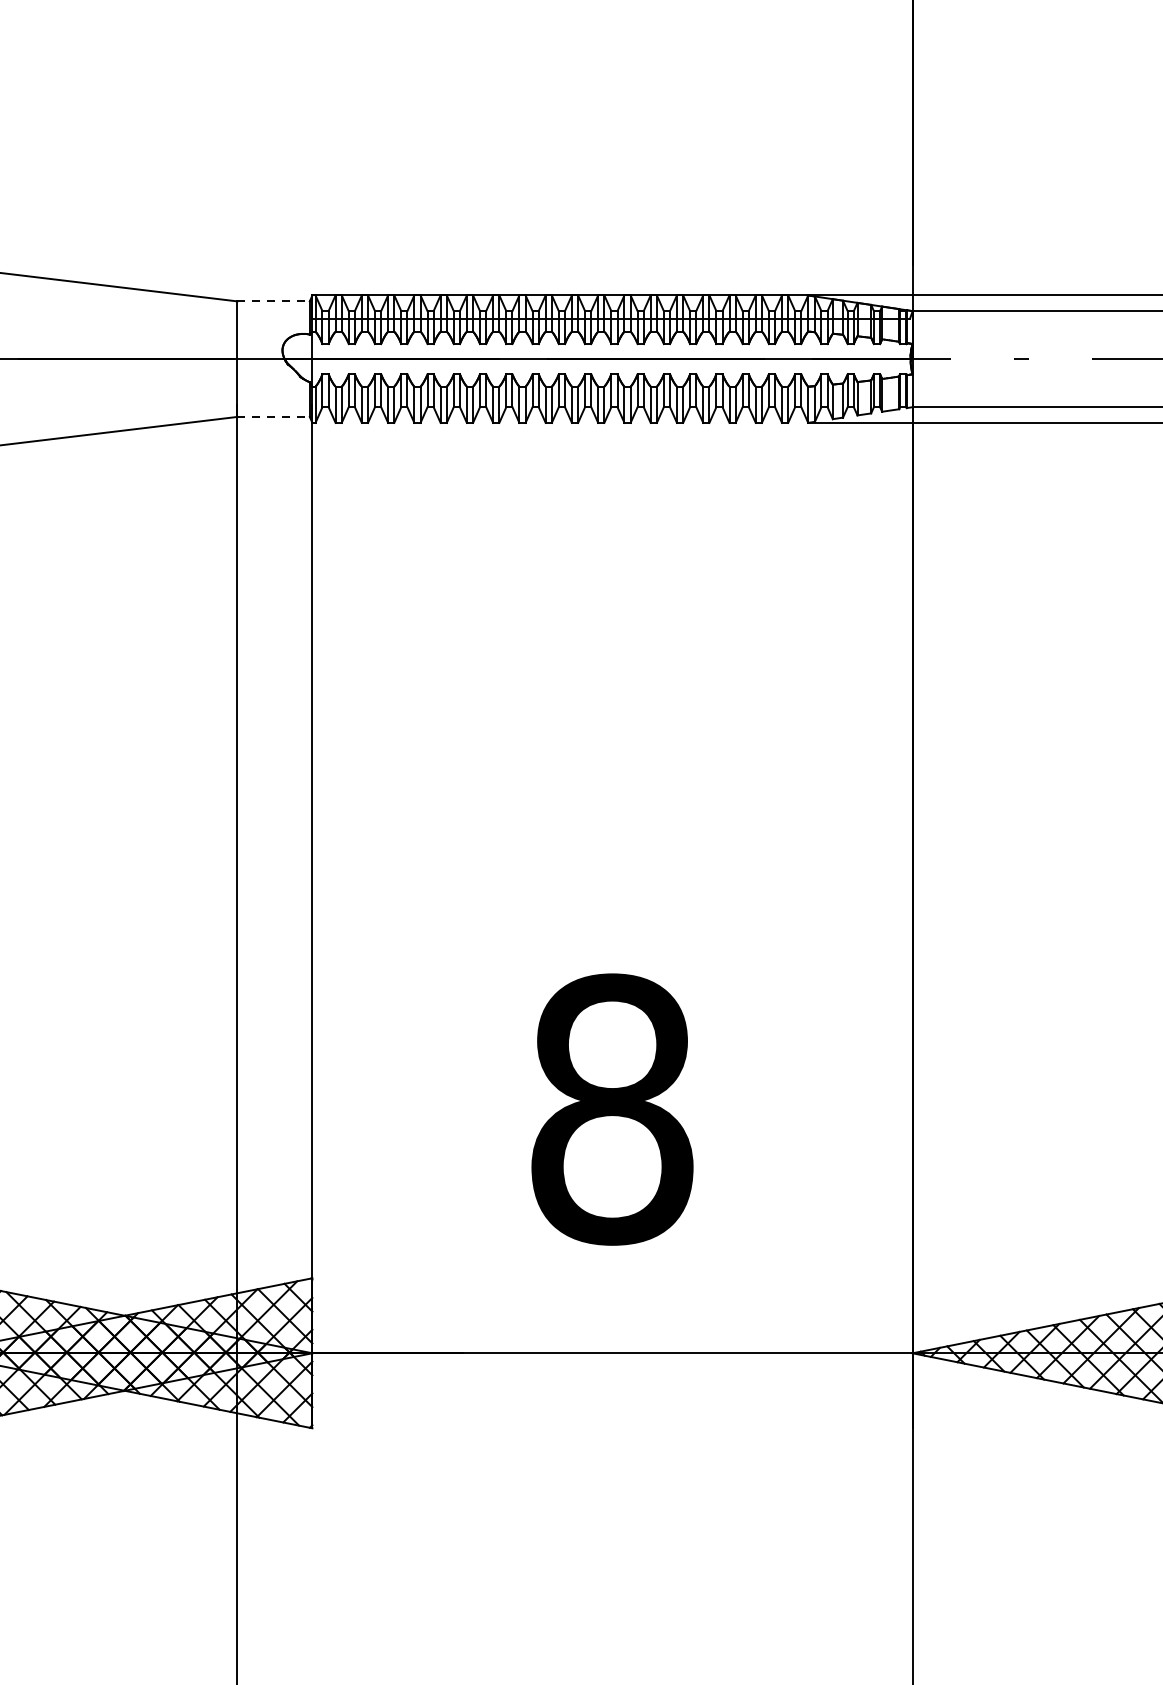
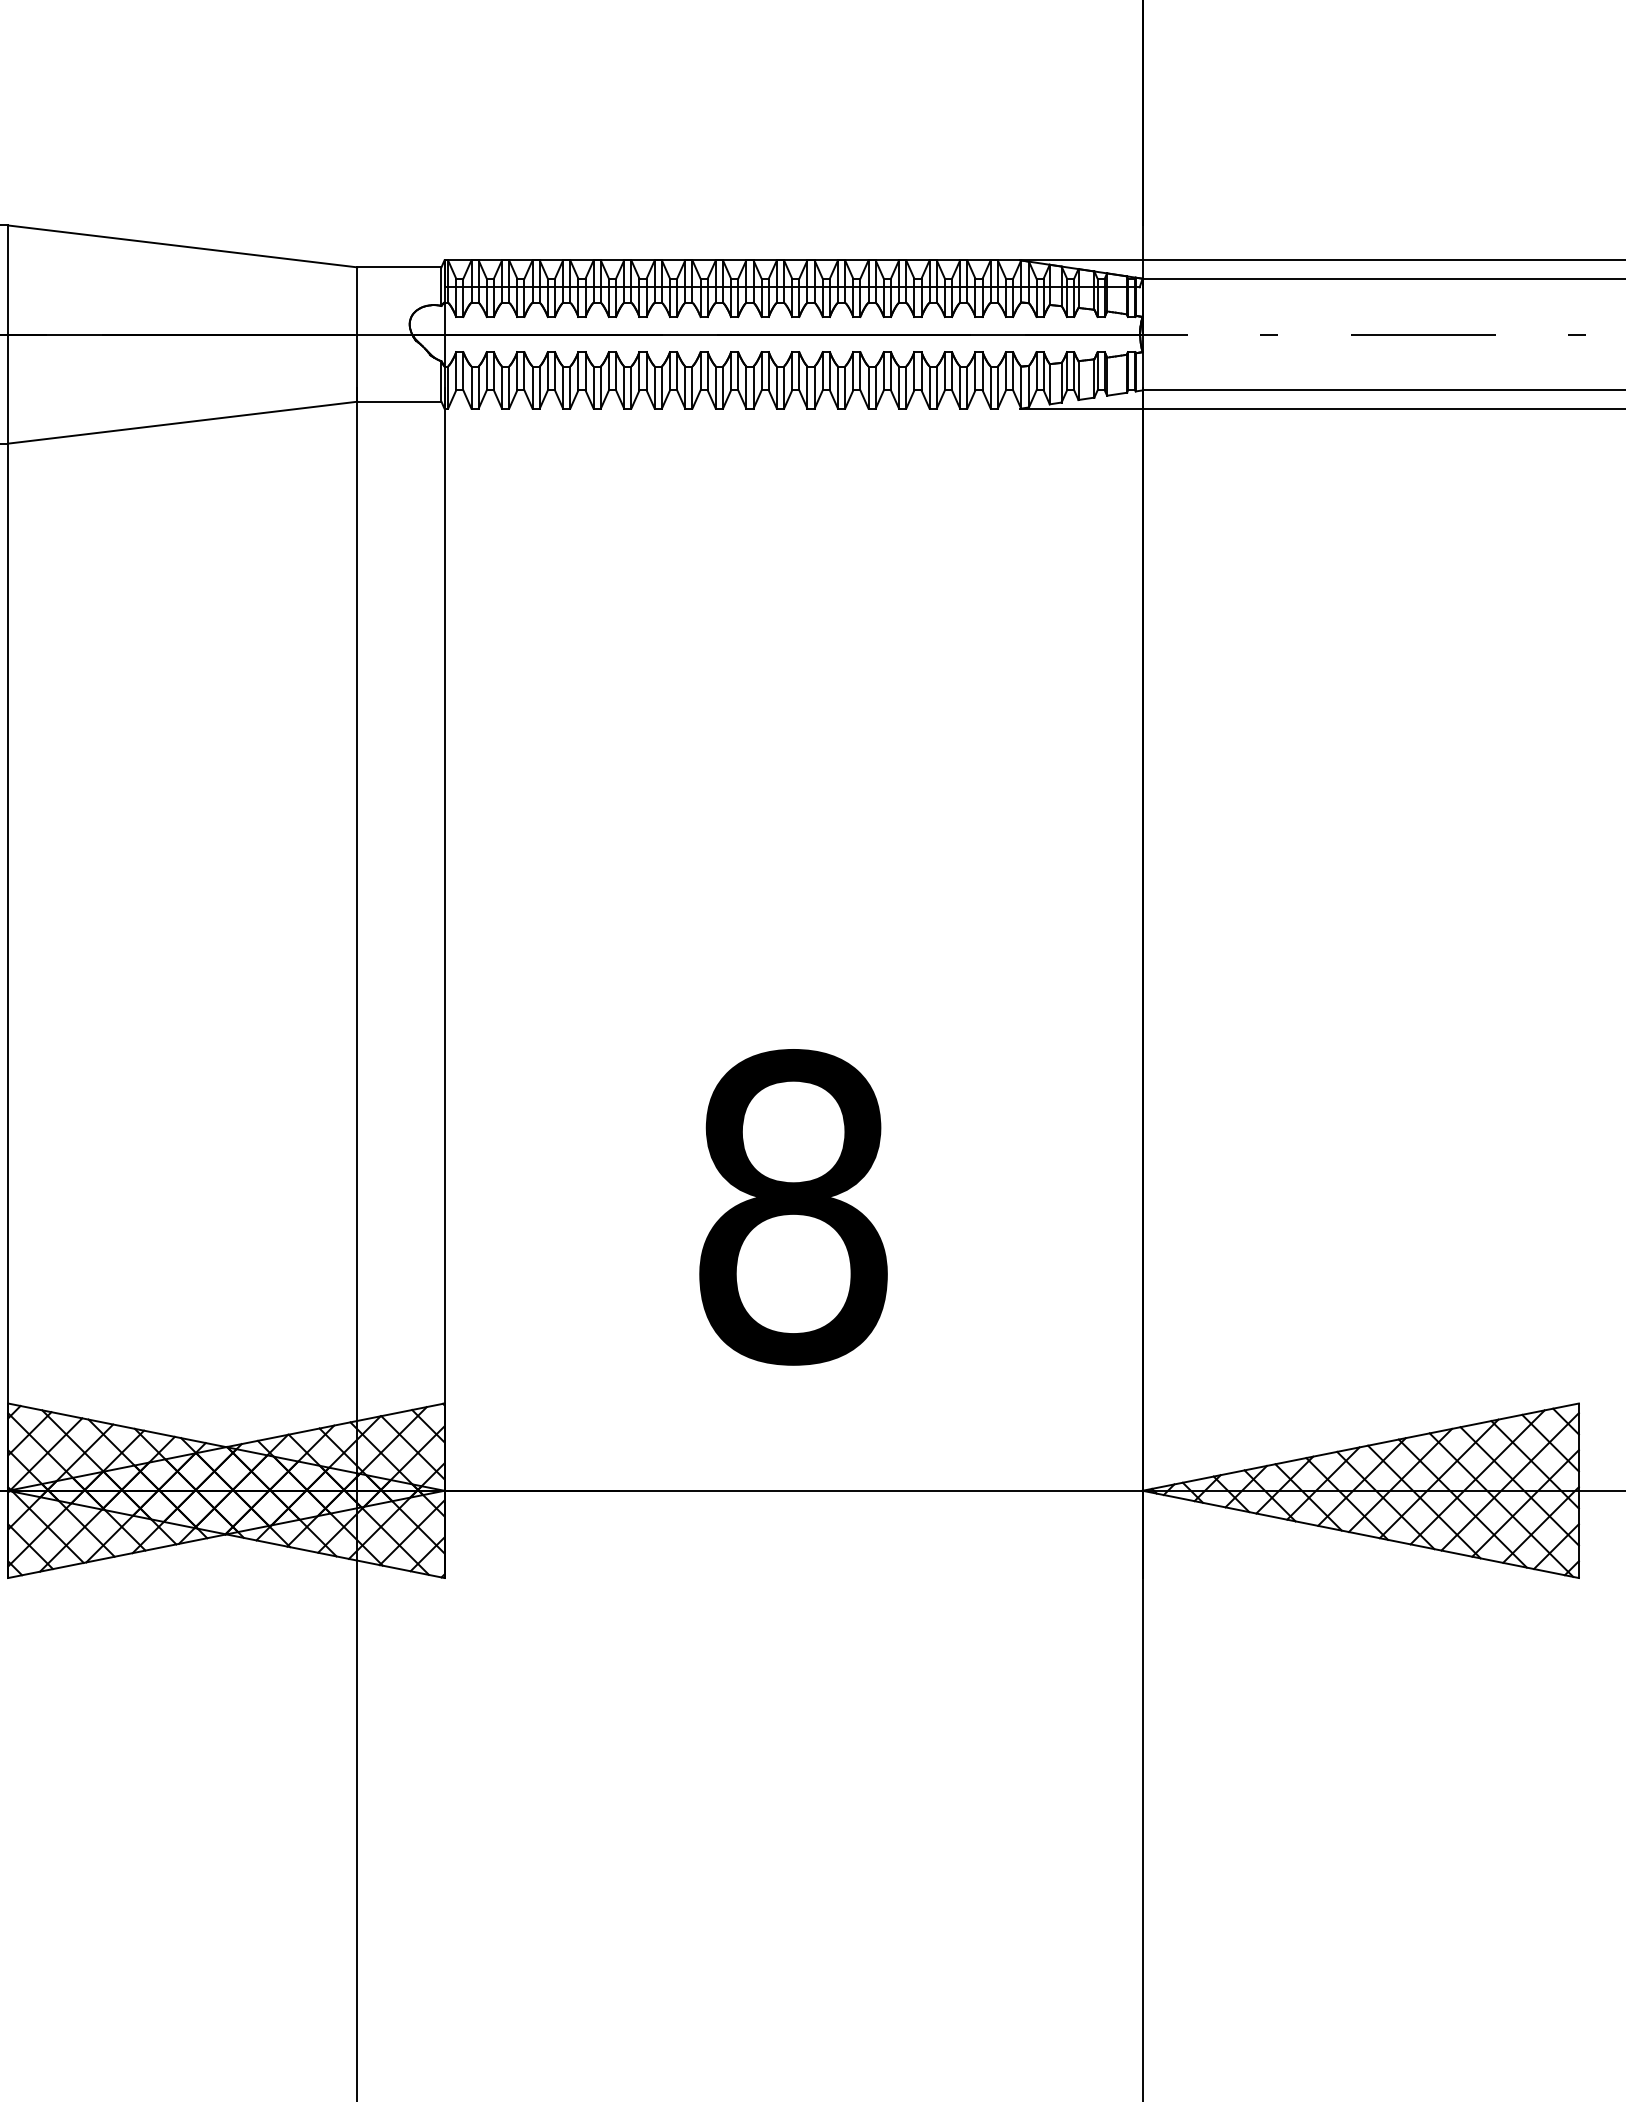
line: (273, 301) -> (399, 267), dashed -> solid
line: (273, 416) -> (399, 401), dashed -> solid

